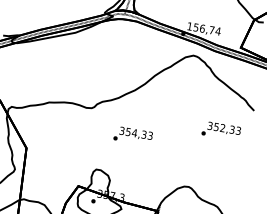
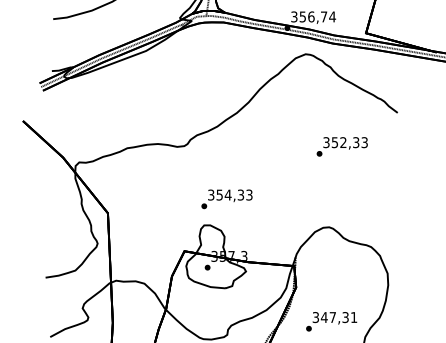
text: (190, 26) -> (294, 16), 156,74 -> 356,74
text: (220, 130) -> (341, 146), moved
text: (132, 136) -> (226, 199), moved

